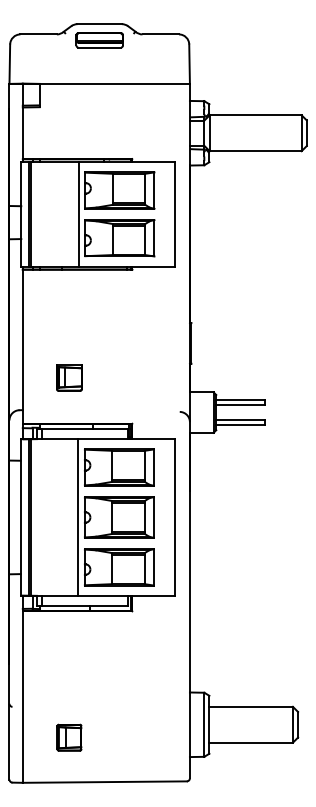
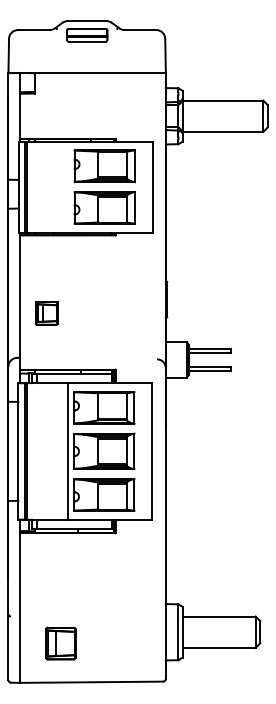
line: (78, 213) -> (68, 186), removed
part: (69, 377) -> (46, 313), moved
part: (69, 737) -> (60, 643), size x1.4

